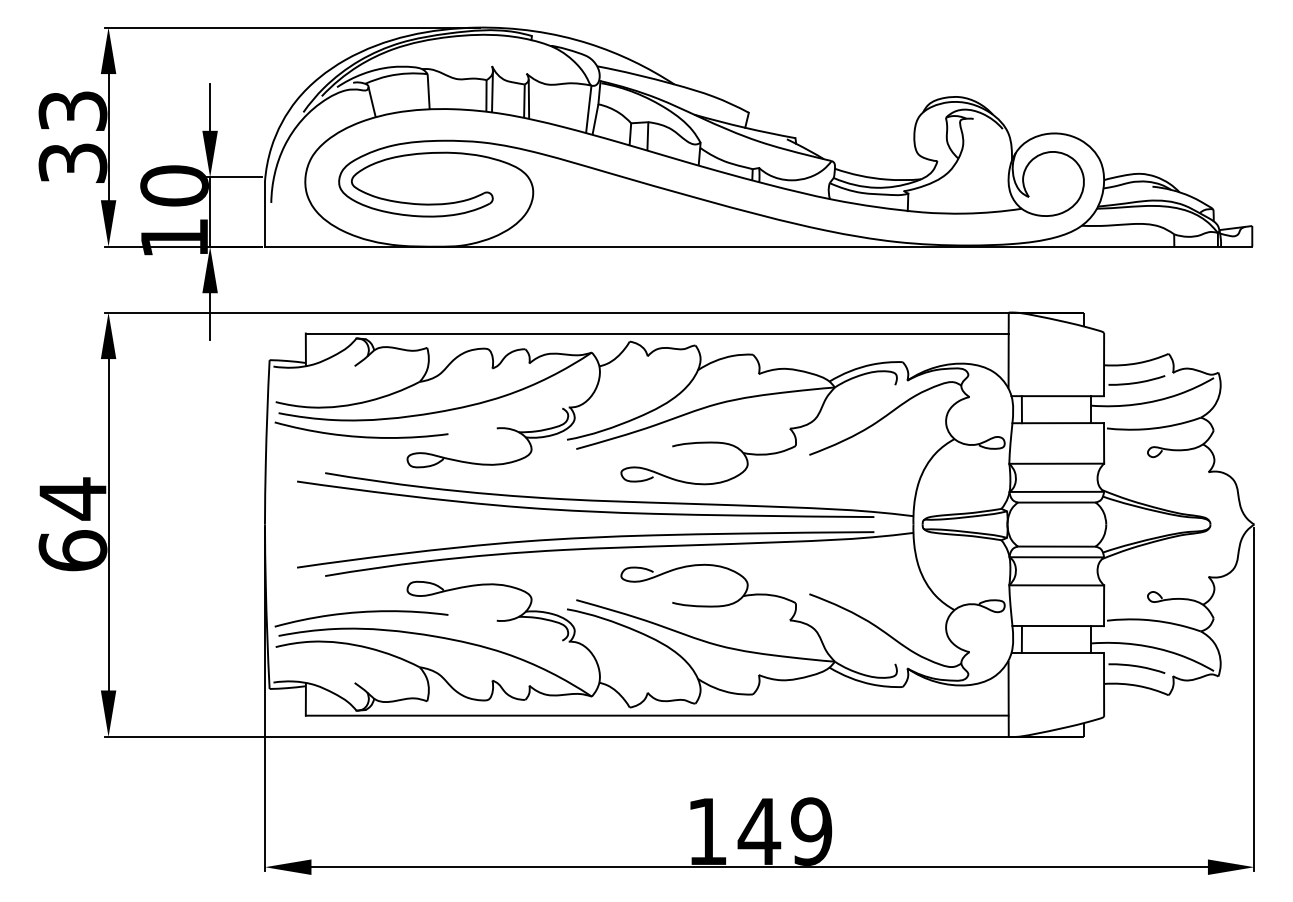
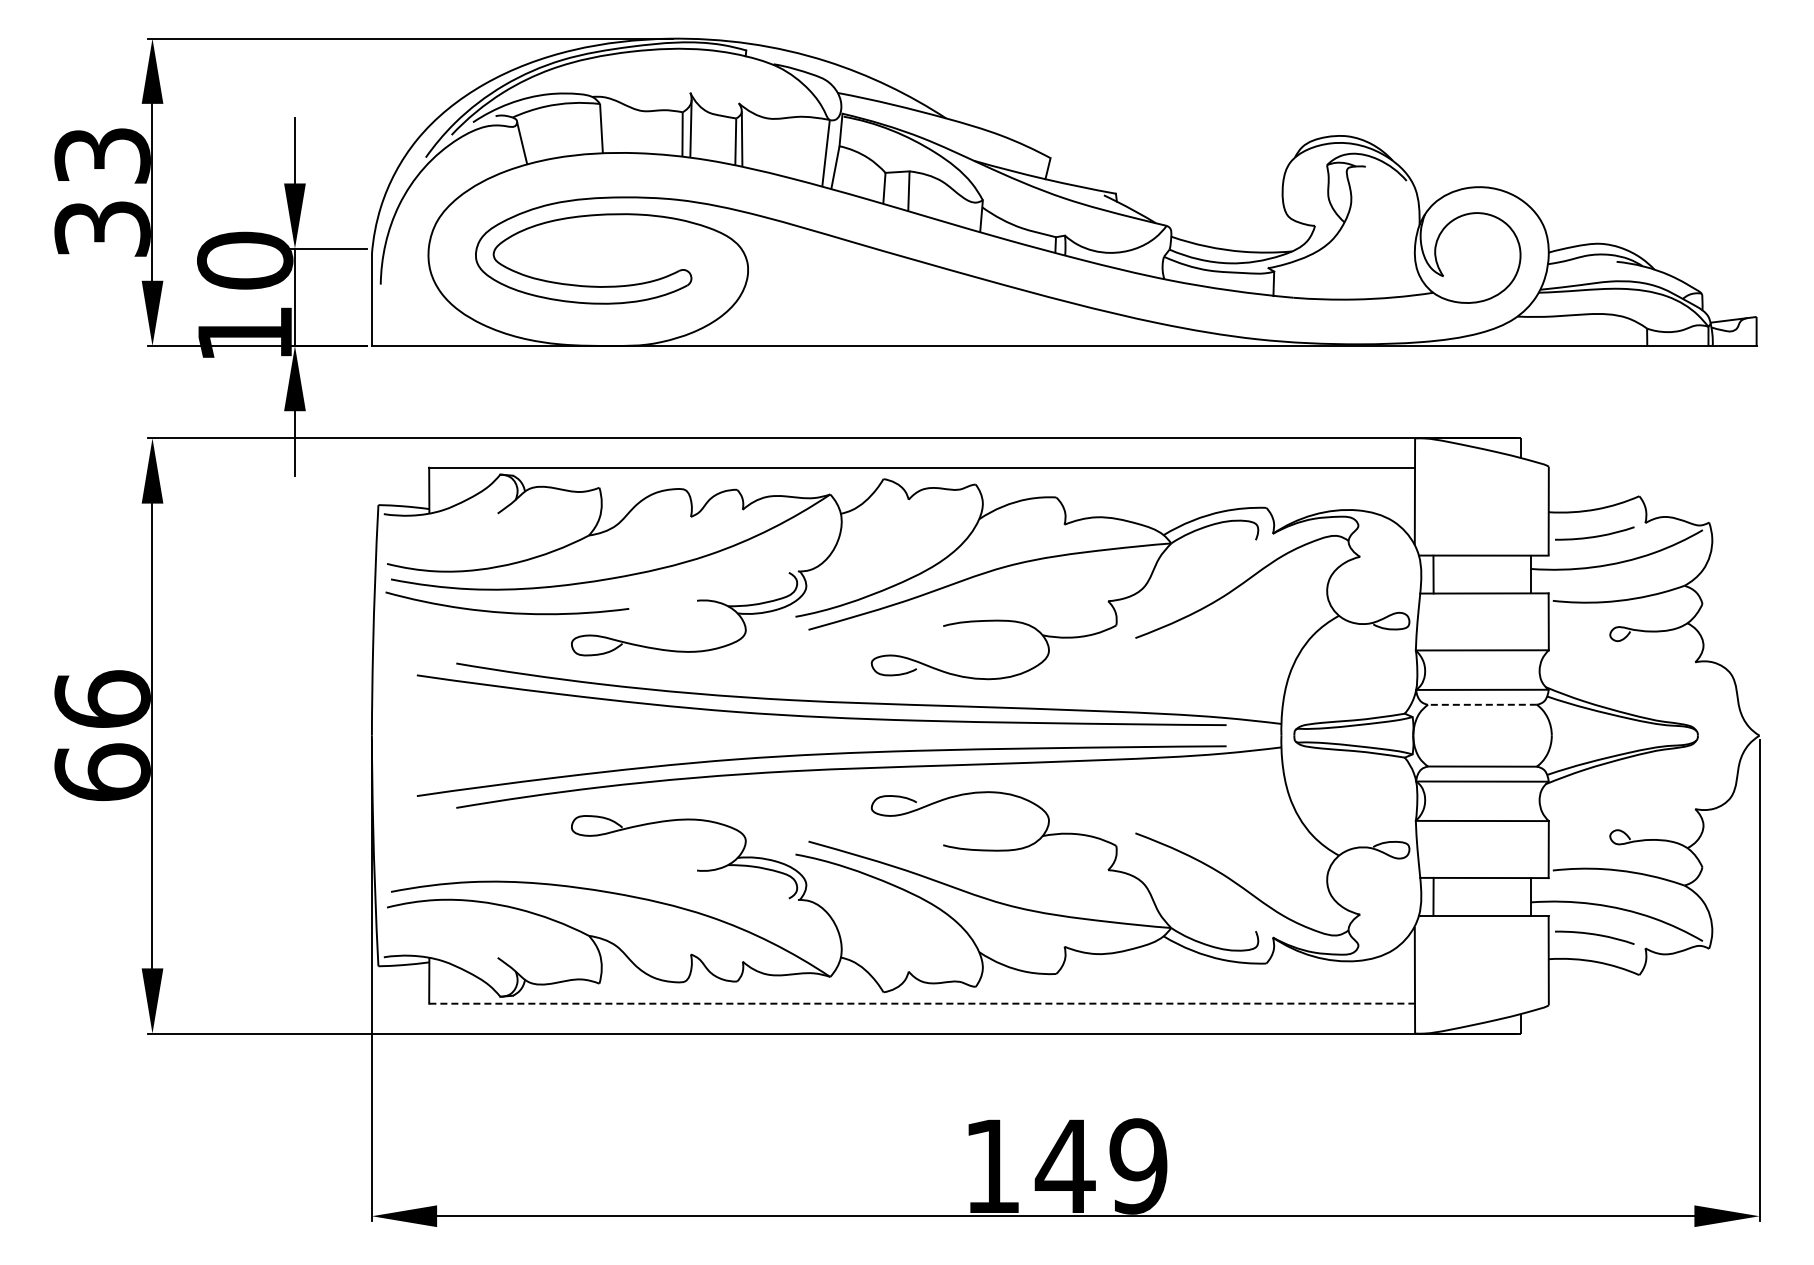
text: (72, 498) -> (102, 699), 64 -> 66
line: (1056, 502) -> (1481, 704), solid -> dashed
curve: (361, 612) -> (507, 859), removed
line: (657, 715) -> (922, 1003), solid -> dashed

